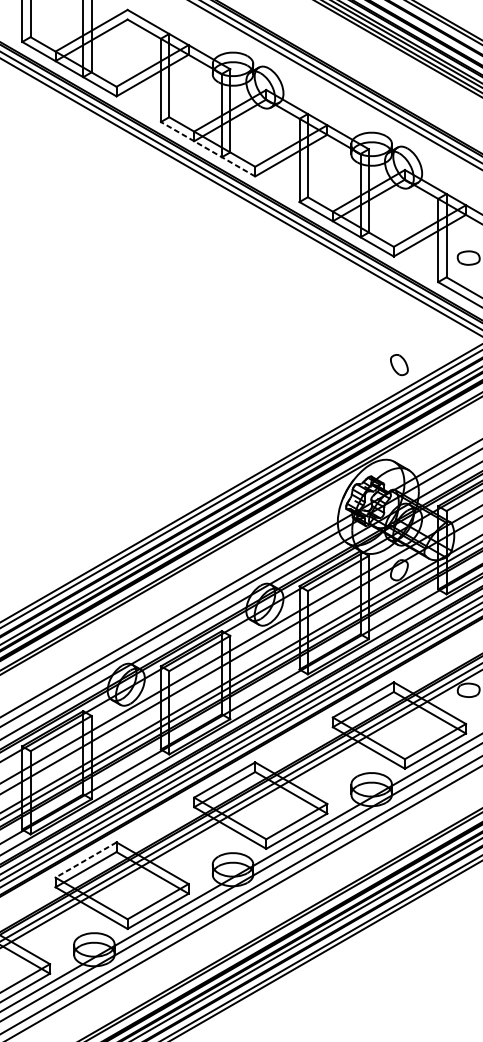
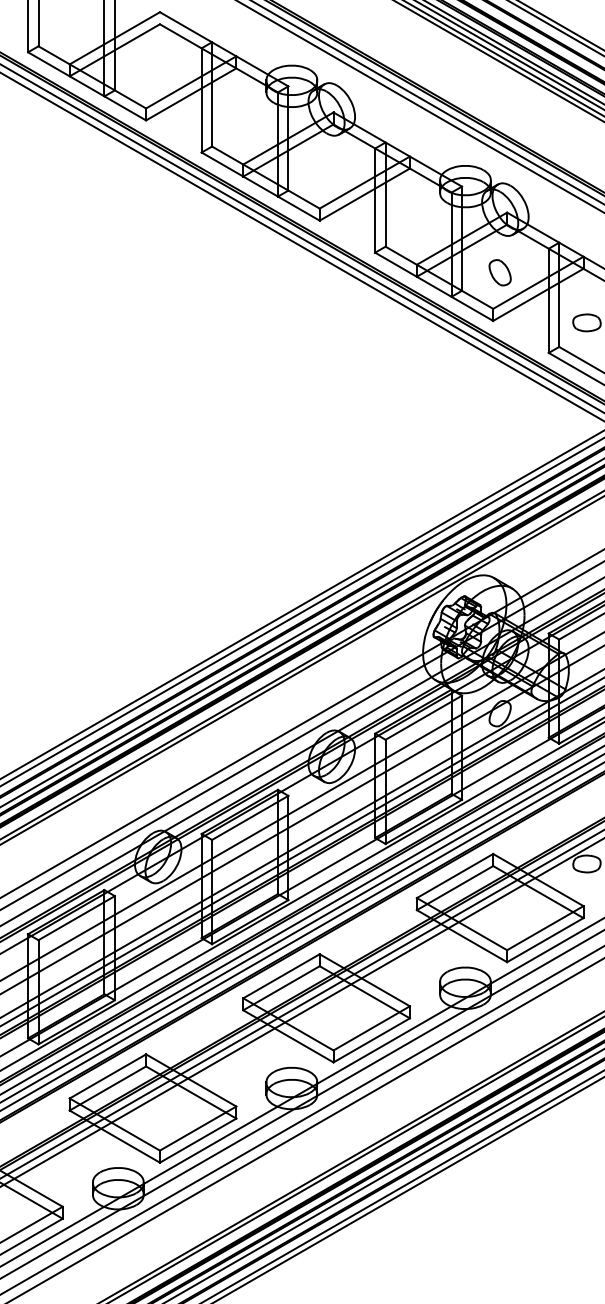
line: (207, 149) -> (260, 186), dashed -> solid
part: (398, 364) -> (499, 272), moved
line: (85, 860) -> (107, 1076), dashed -> solid

